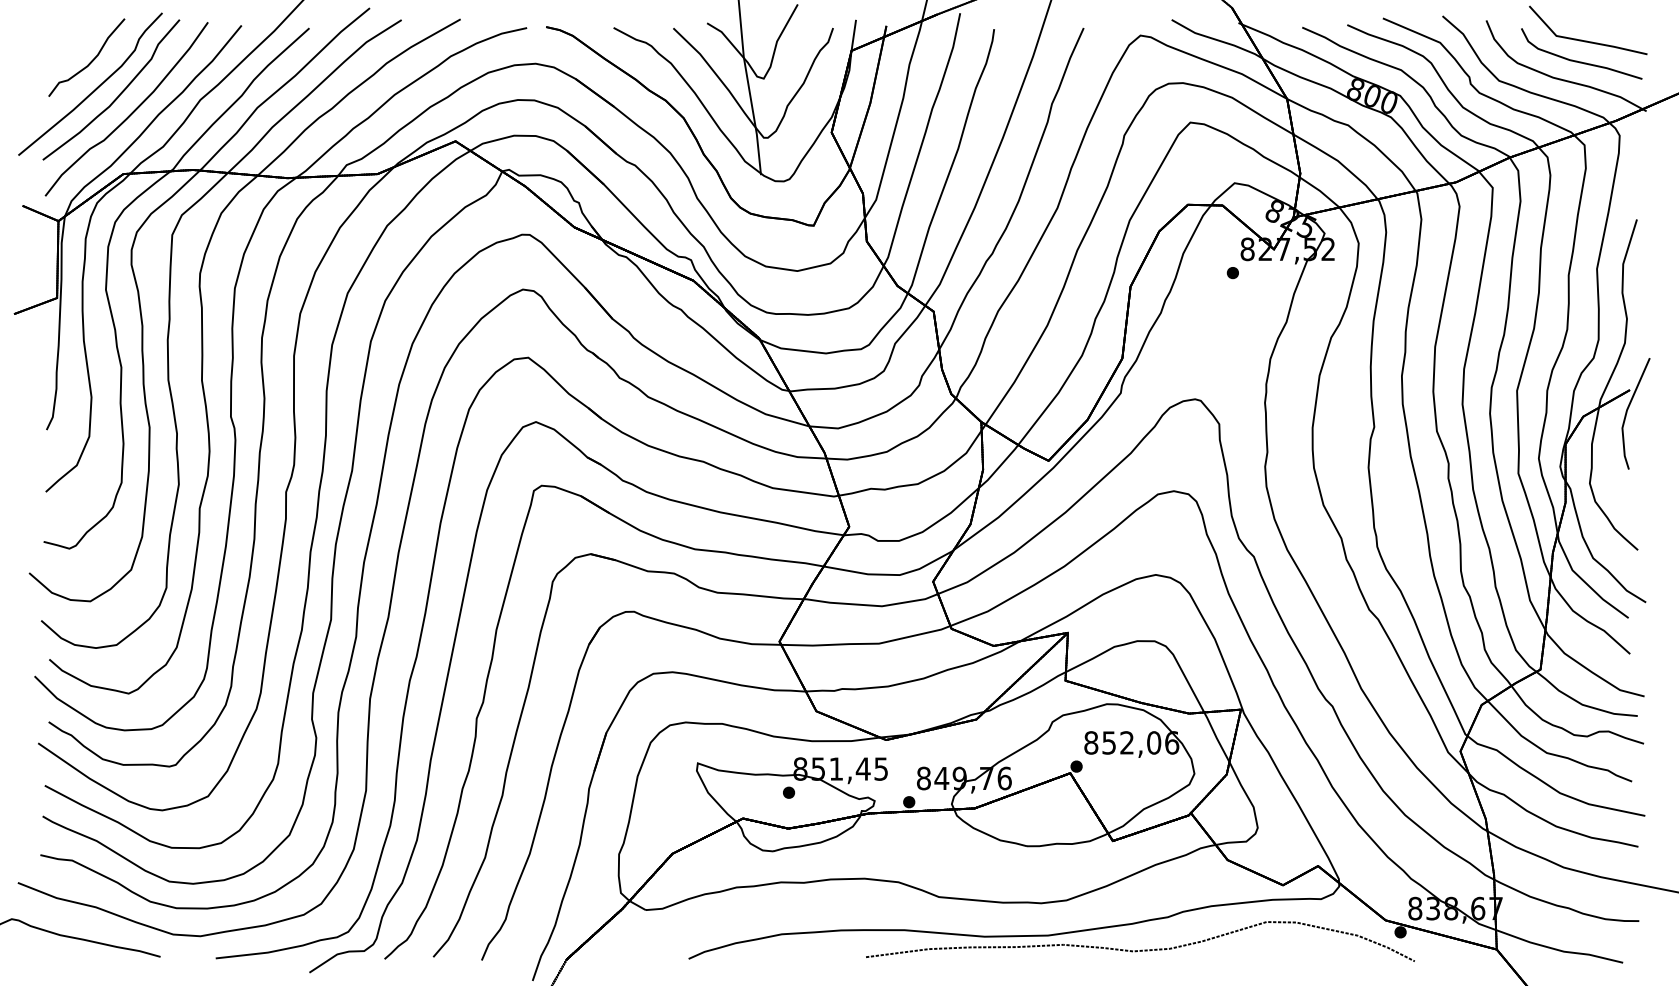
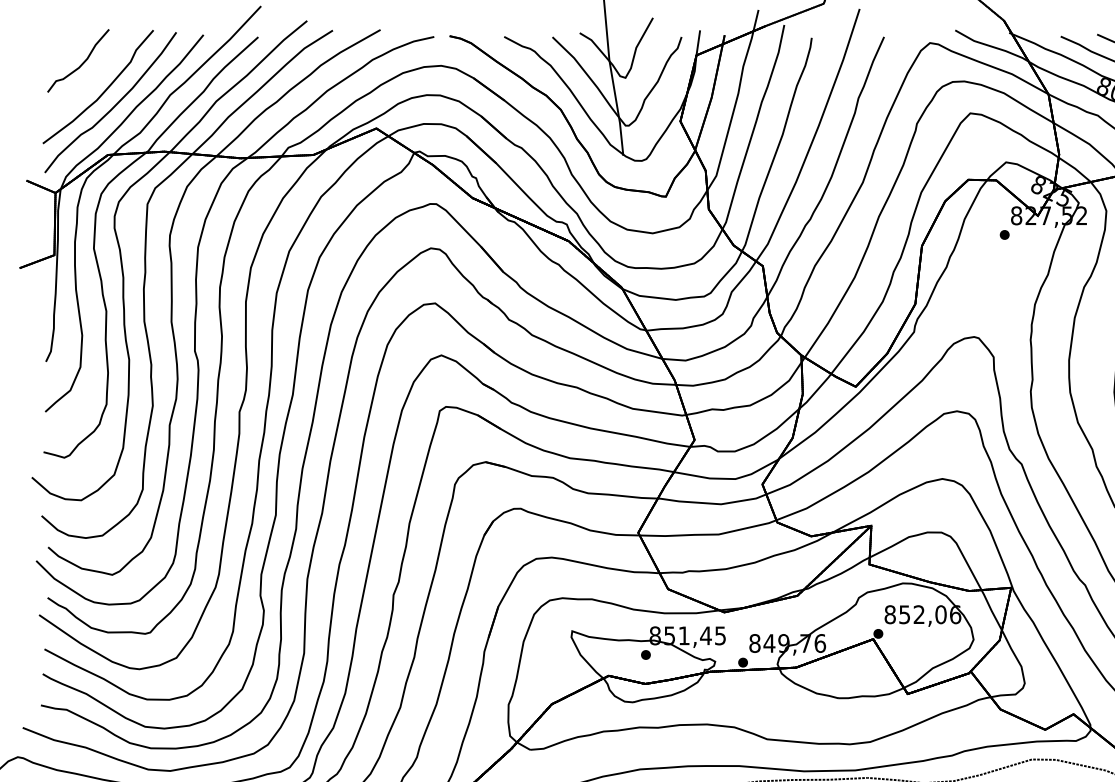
curve: (95, 88) -> (85, 85), removed

